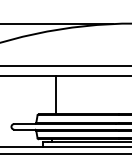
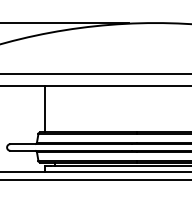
line: (55, 95) -> (45, 109), moved

